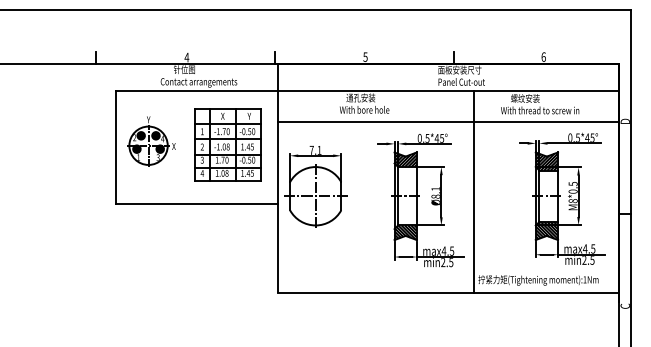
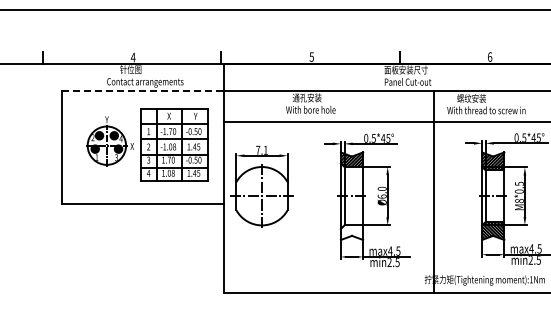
line: (197, 91) -> (143, 91), solid -> dashed
part: (151, 141) -> (109, 141), moved
line: (474, 191) -> (433, 191), moved
text: (435, 192) -> (381, 192), Ø8.1 -> Ø6.0
hatch: (405, 232) -> (351, 232), removed

